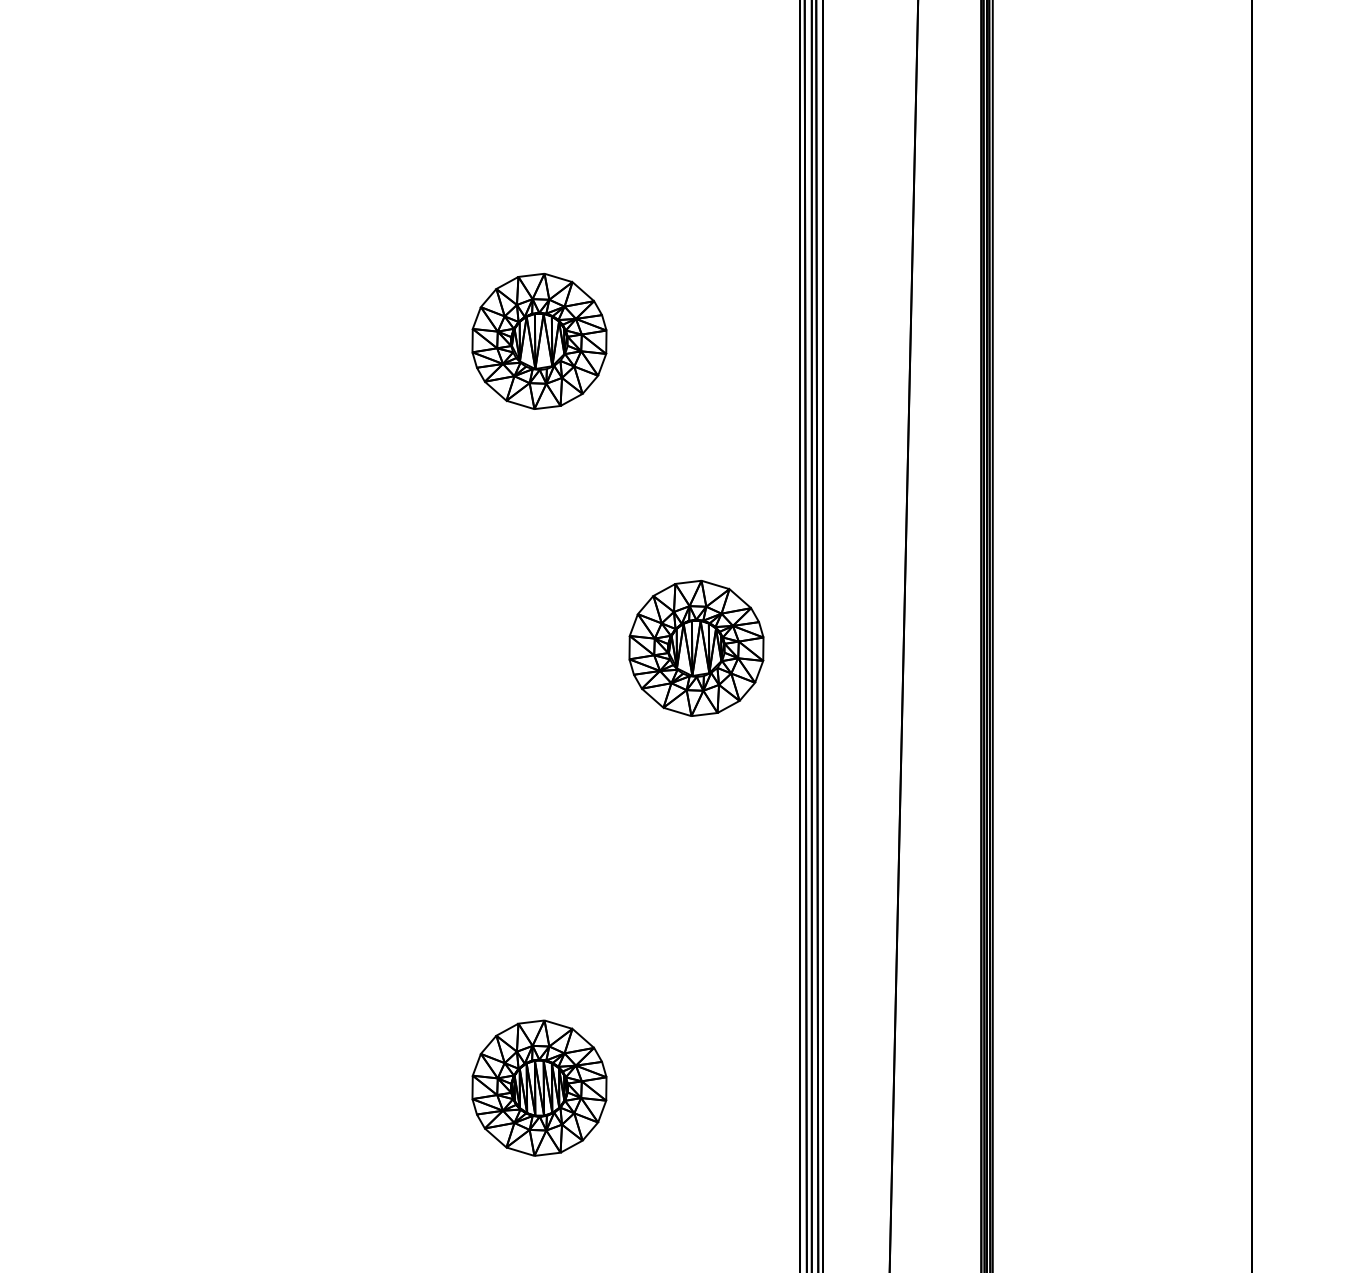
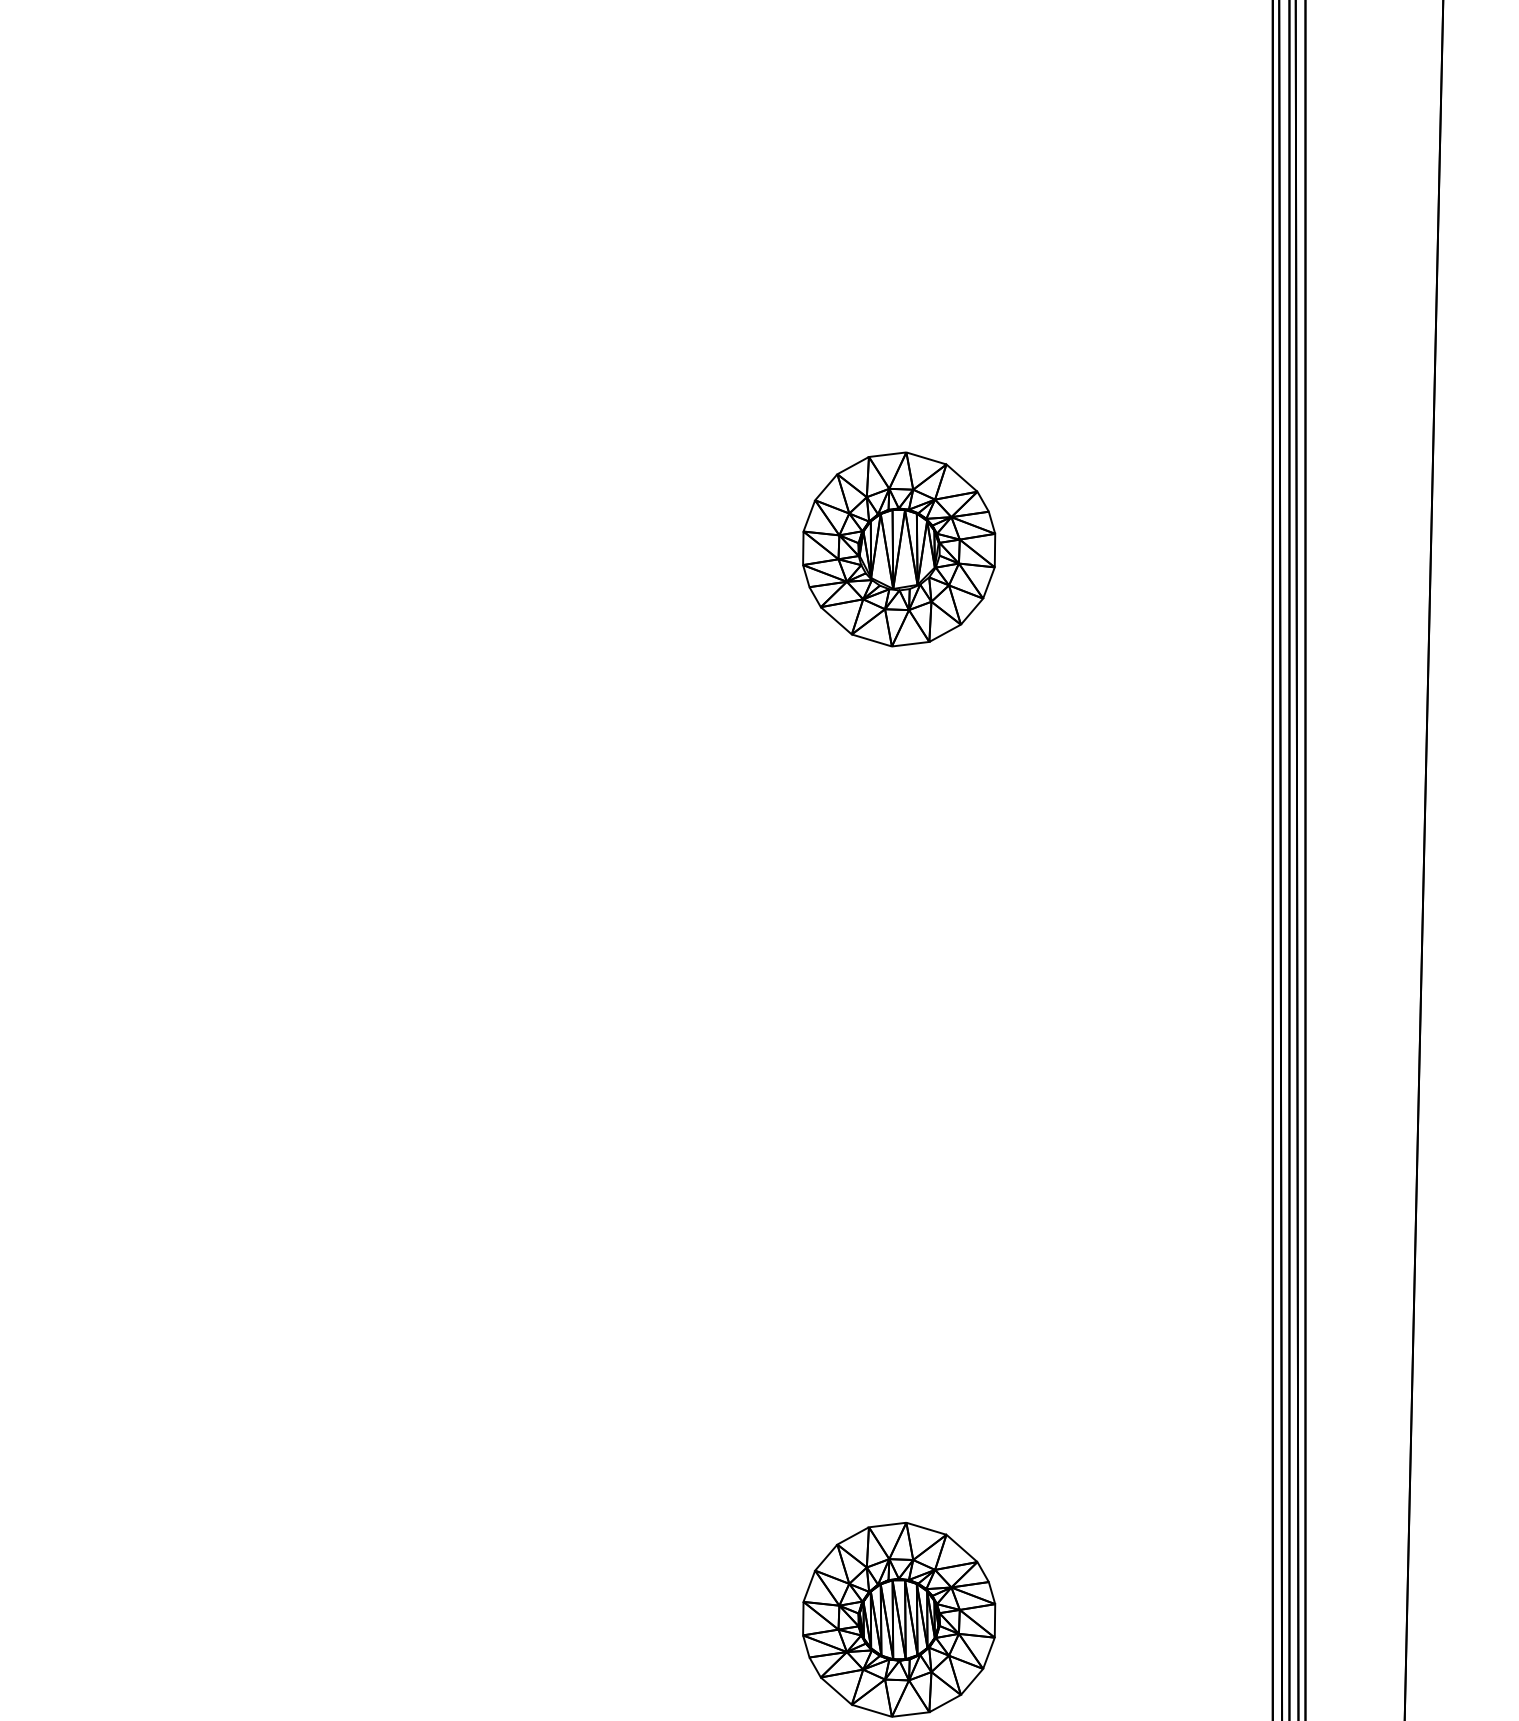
part: (696, 648) -> (1124, 989), removed

